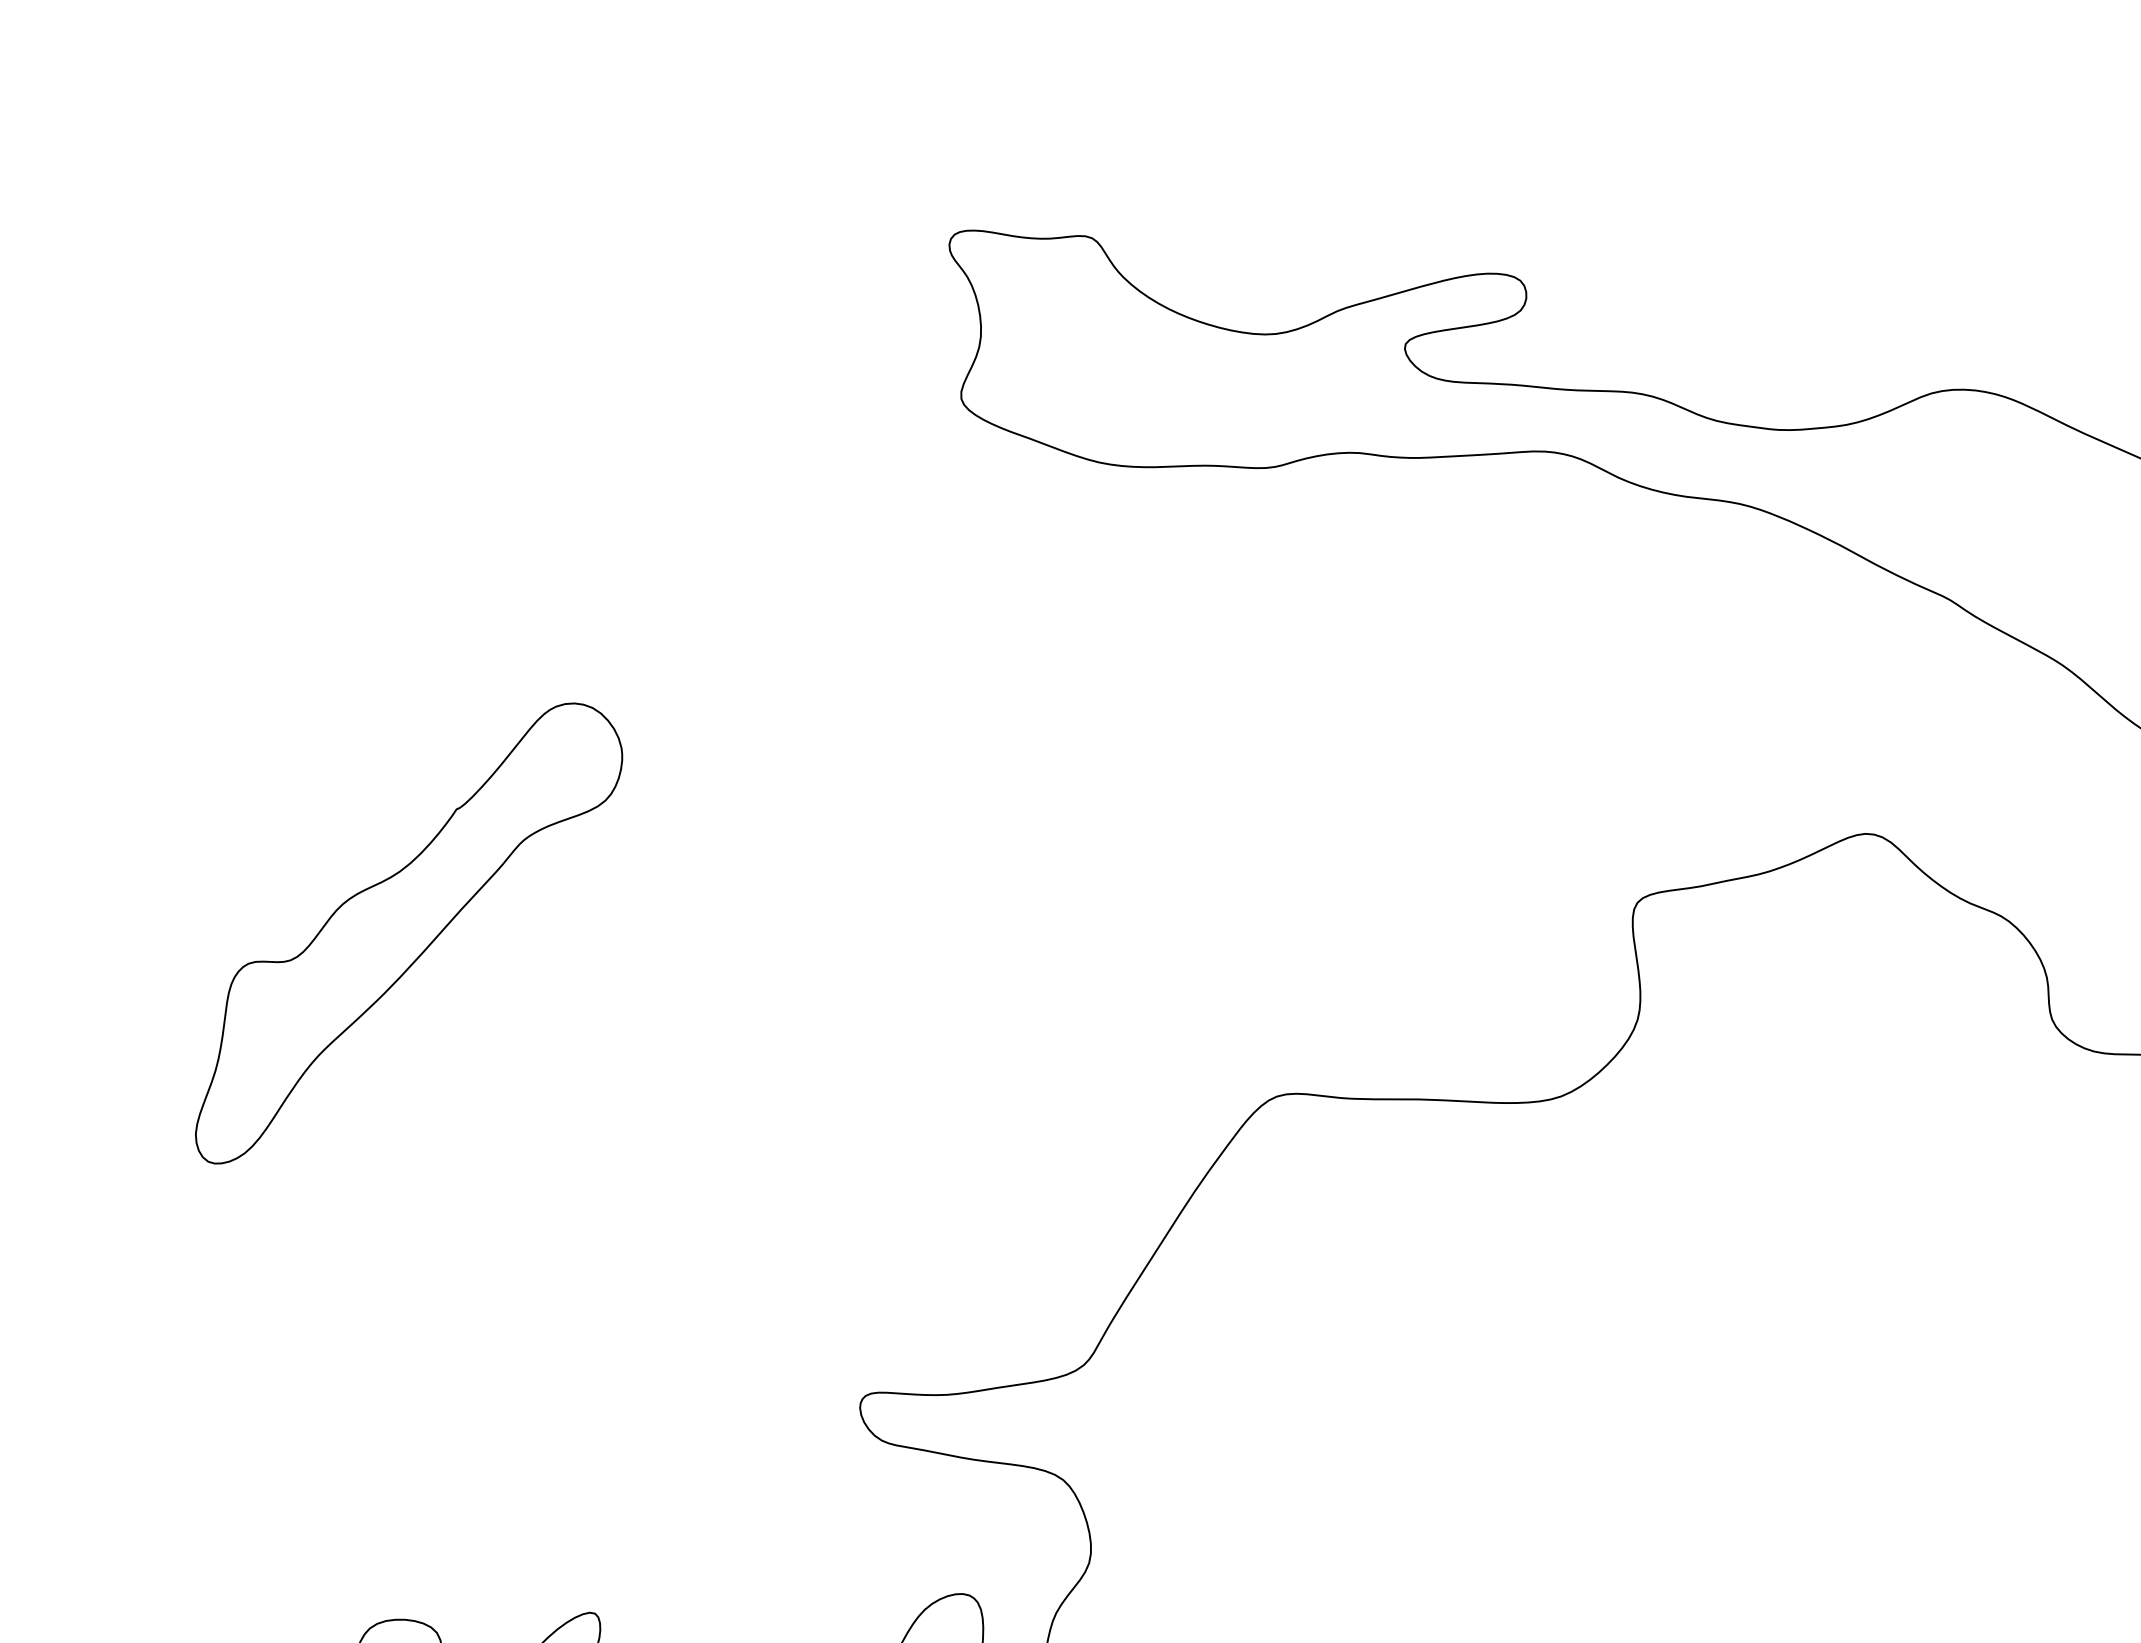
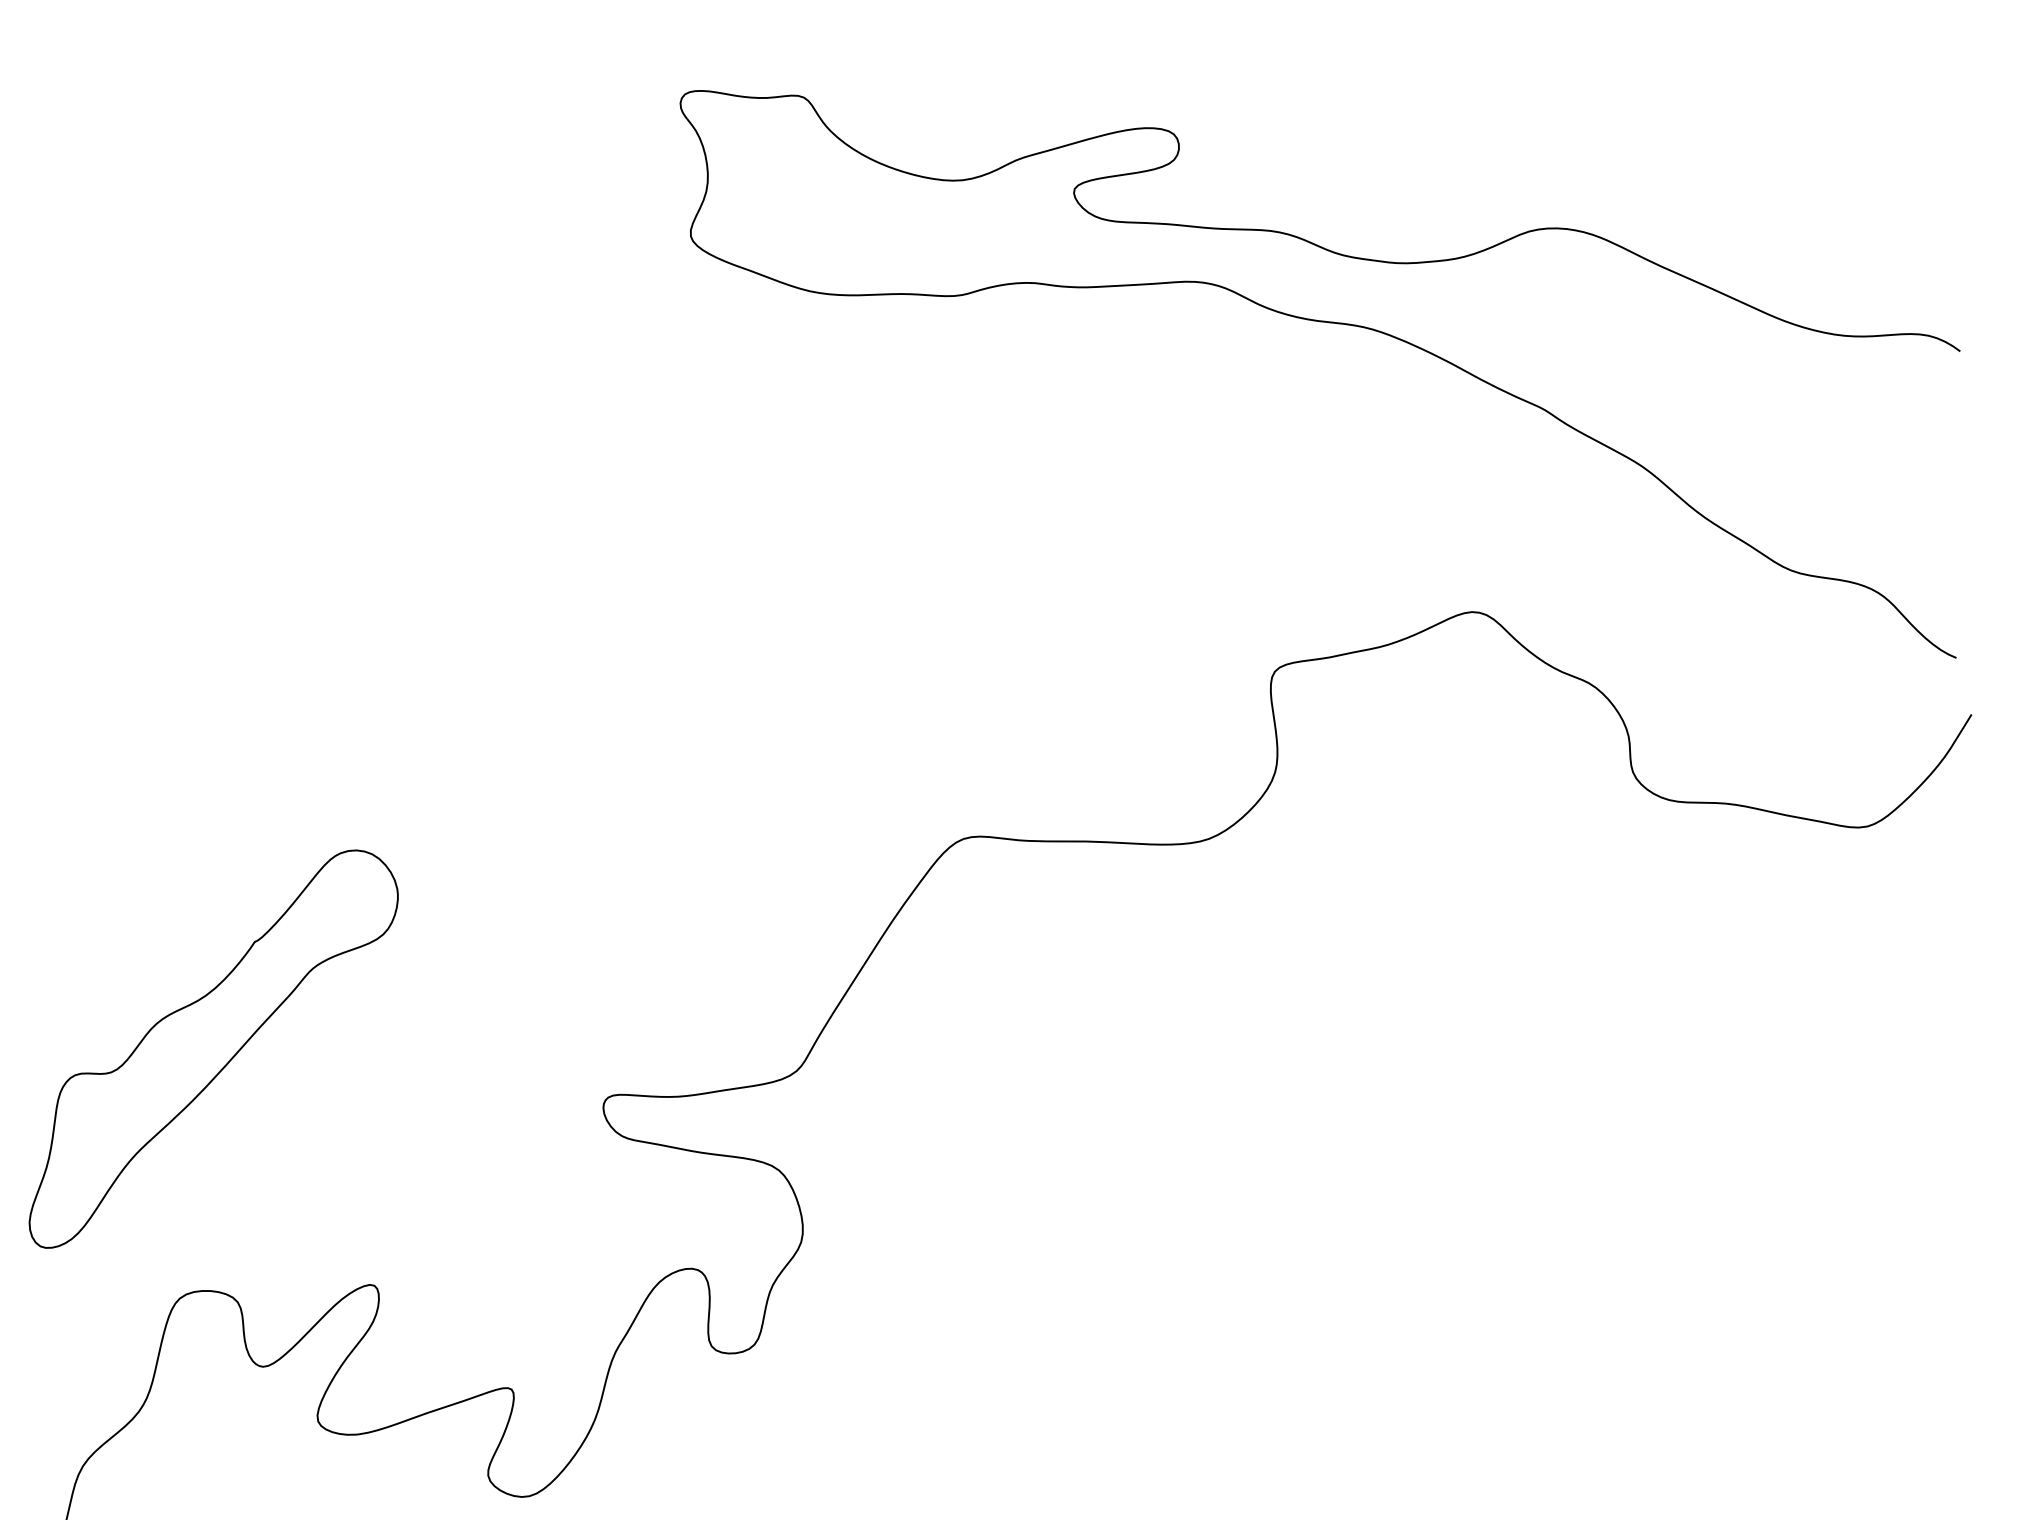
part: (408, 932) -> (213, 1048), moved

